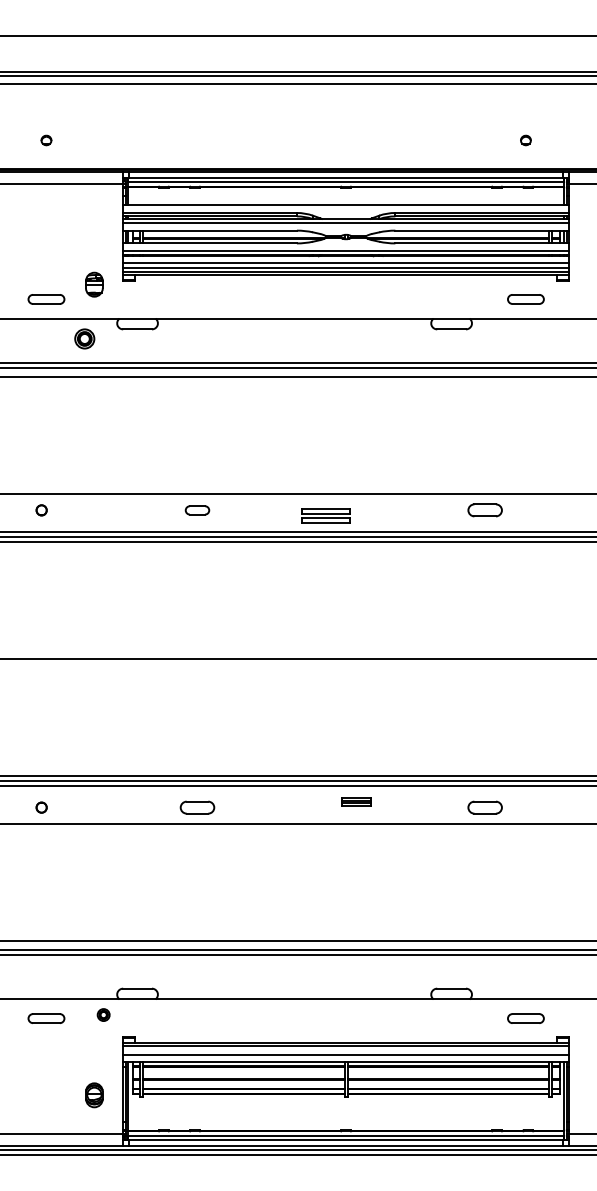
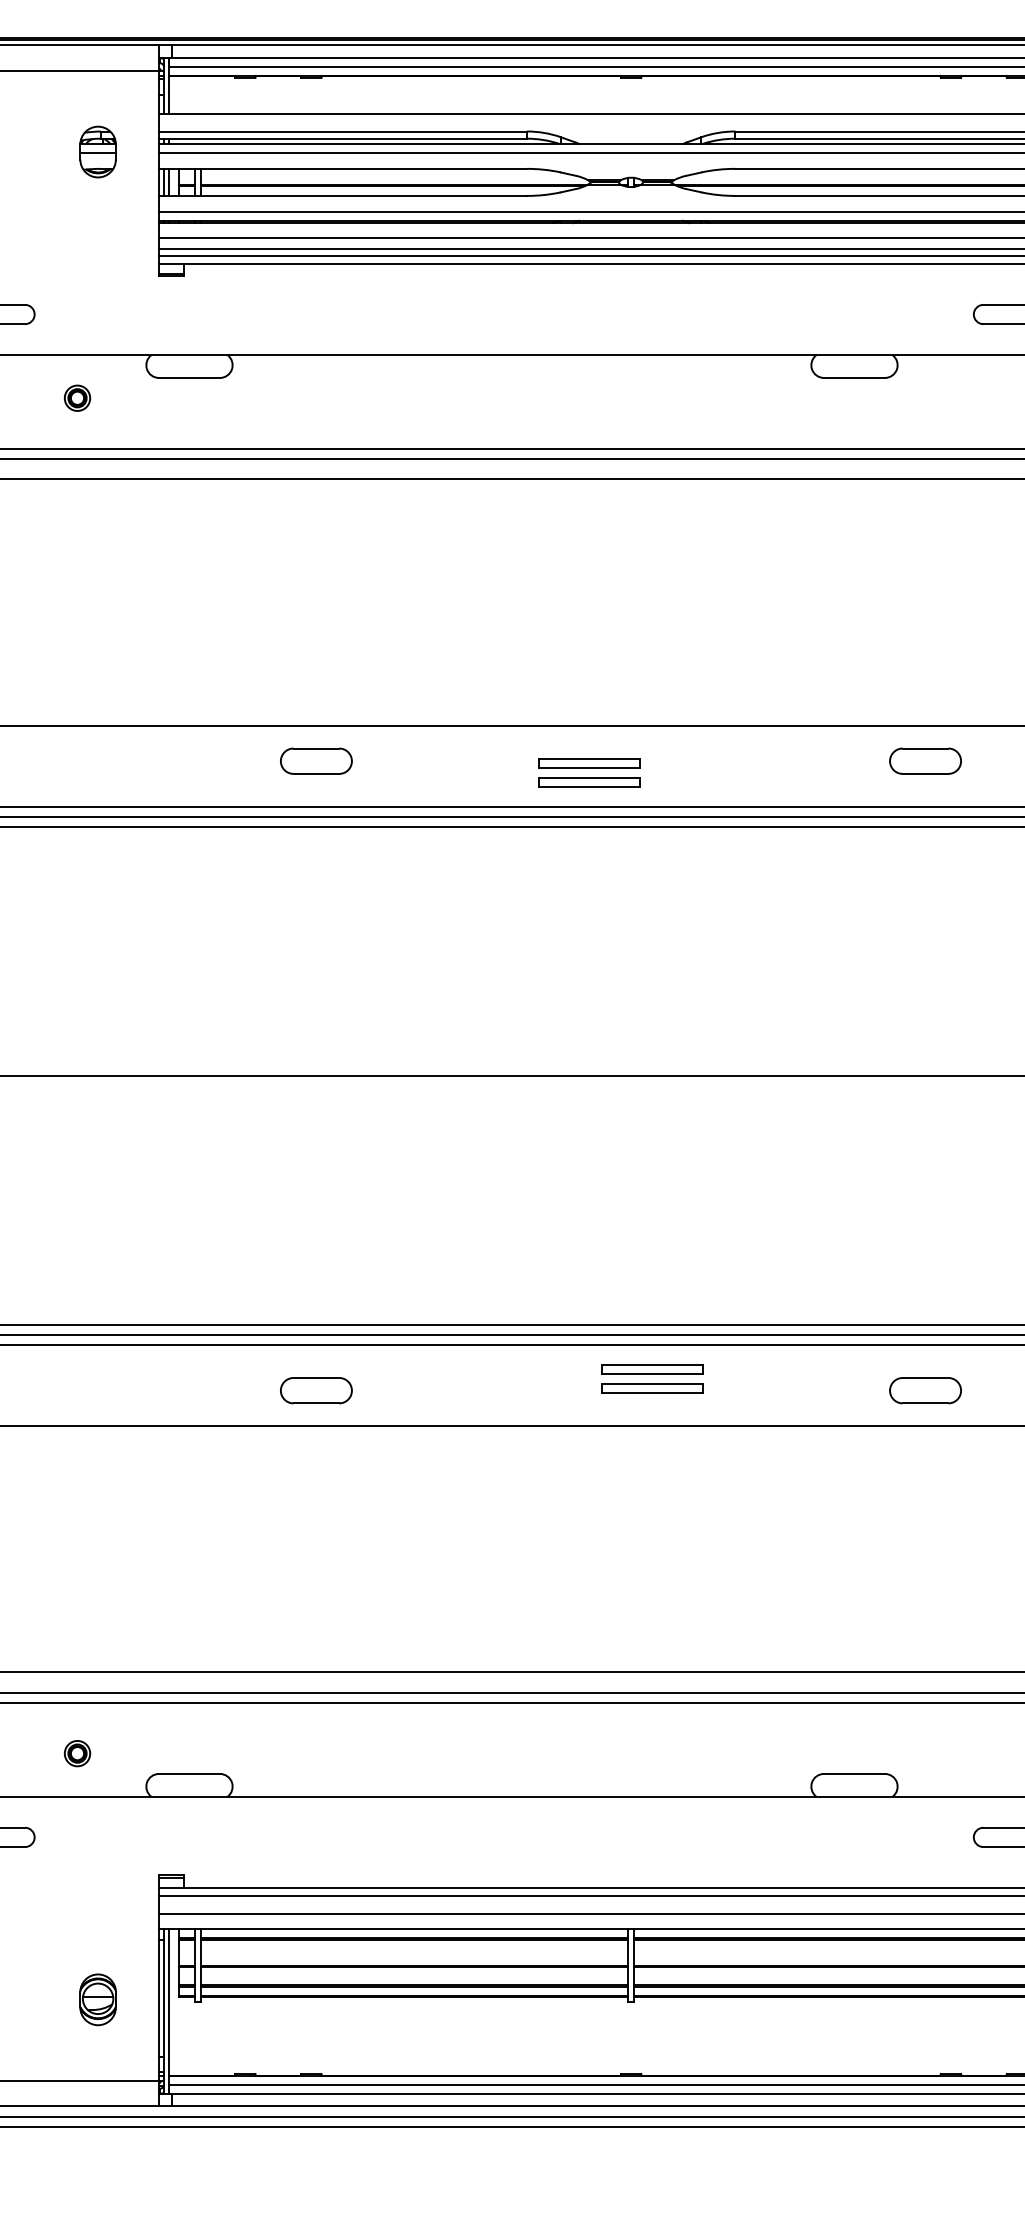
part: (94, 284) -> (98, 151), moved
part: (84, 338) -> (77, 397), size x0.62
part: (197, 510) -> (316, 761), size x1.43
part: (355, 801) -> (650, 1377), size x1.67
part: (103, 1014) -> (77, 1752), moved

